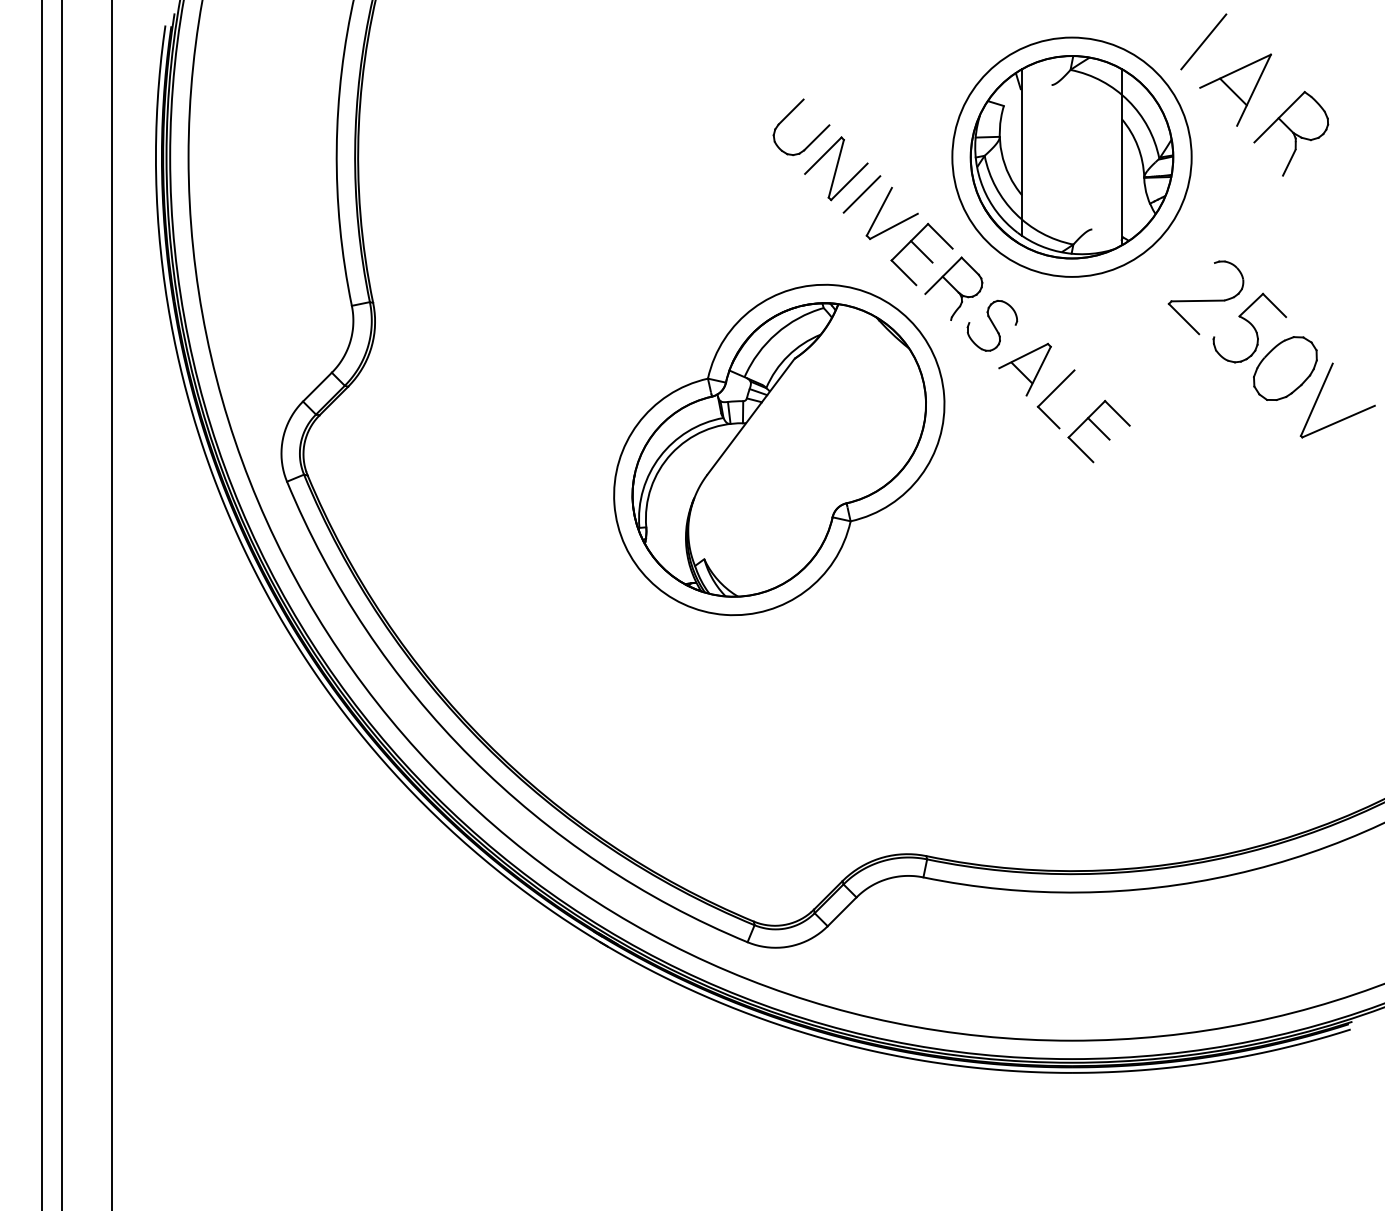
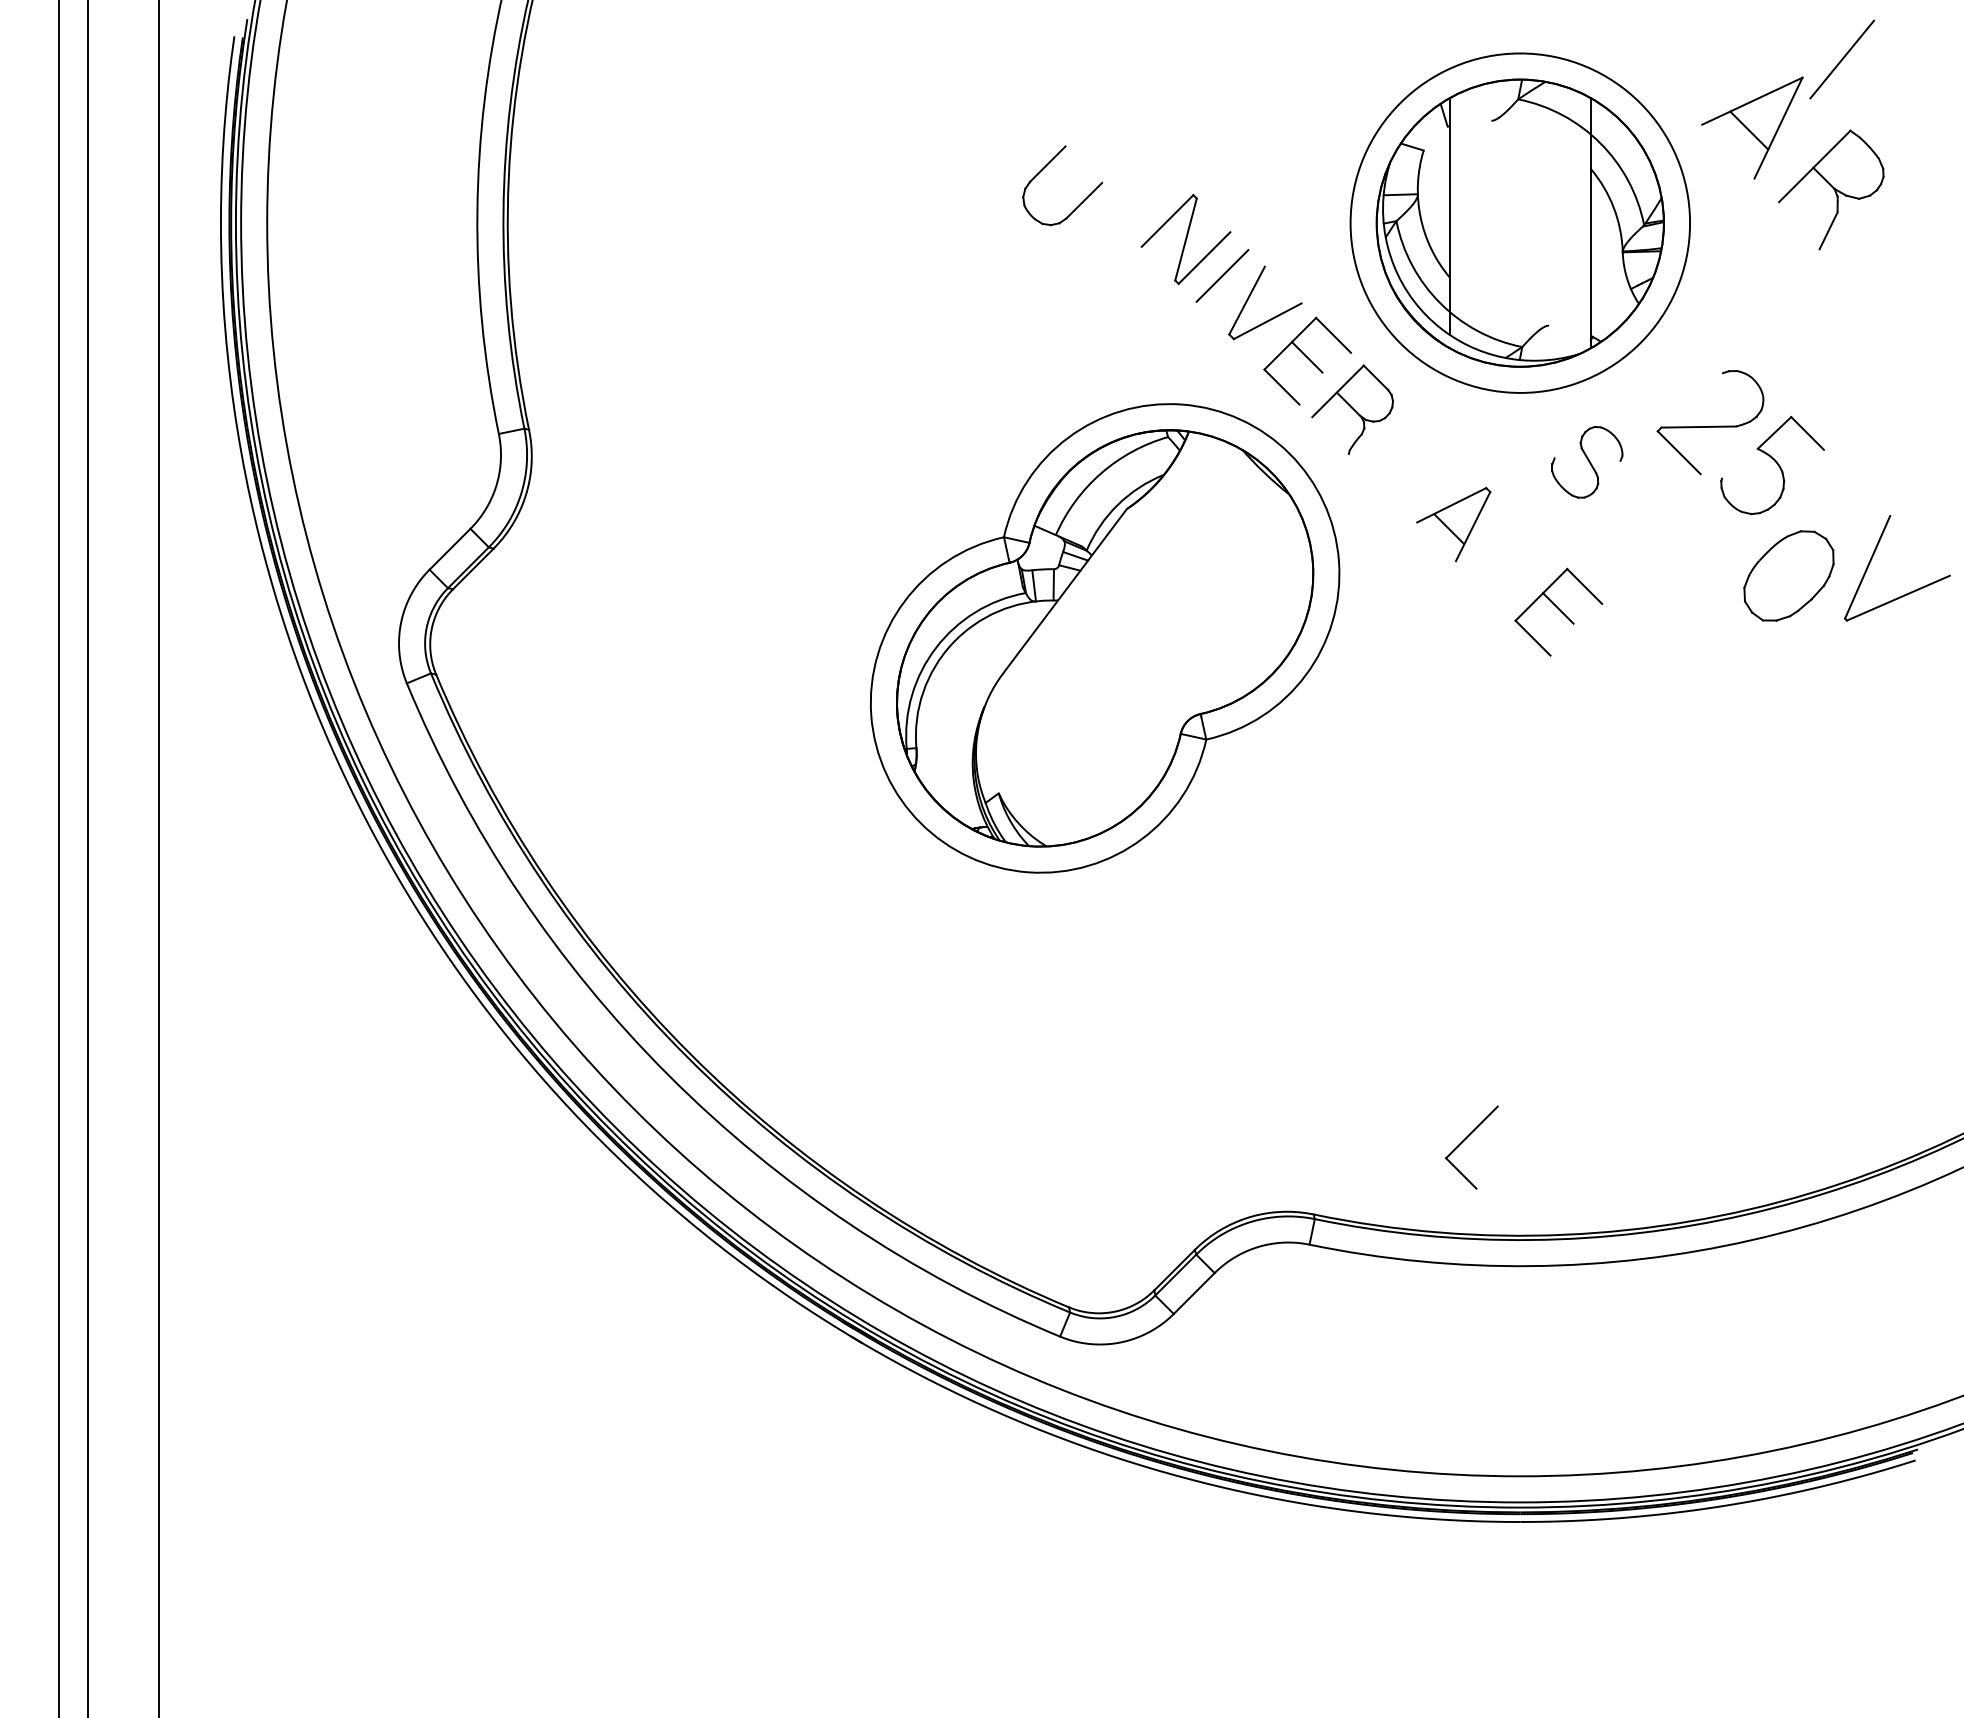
line: (1203, 41) -> (1842, 59), moved
part: (789, 114) -> (1045, 167), moved
part: (992, 325) -> (1587, 462), moved
part: (1285, 368) -> (1788, 575), moved
part: (1051, 394) -> (1465, 1140), moved

